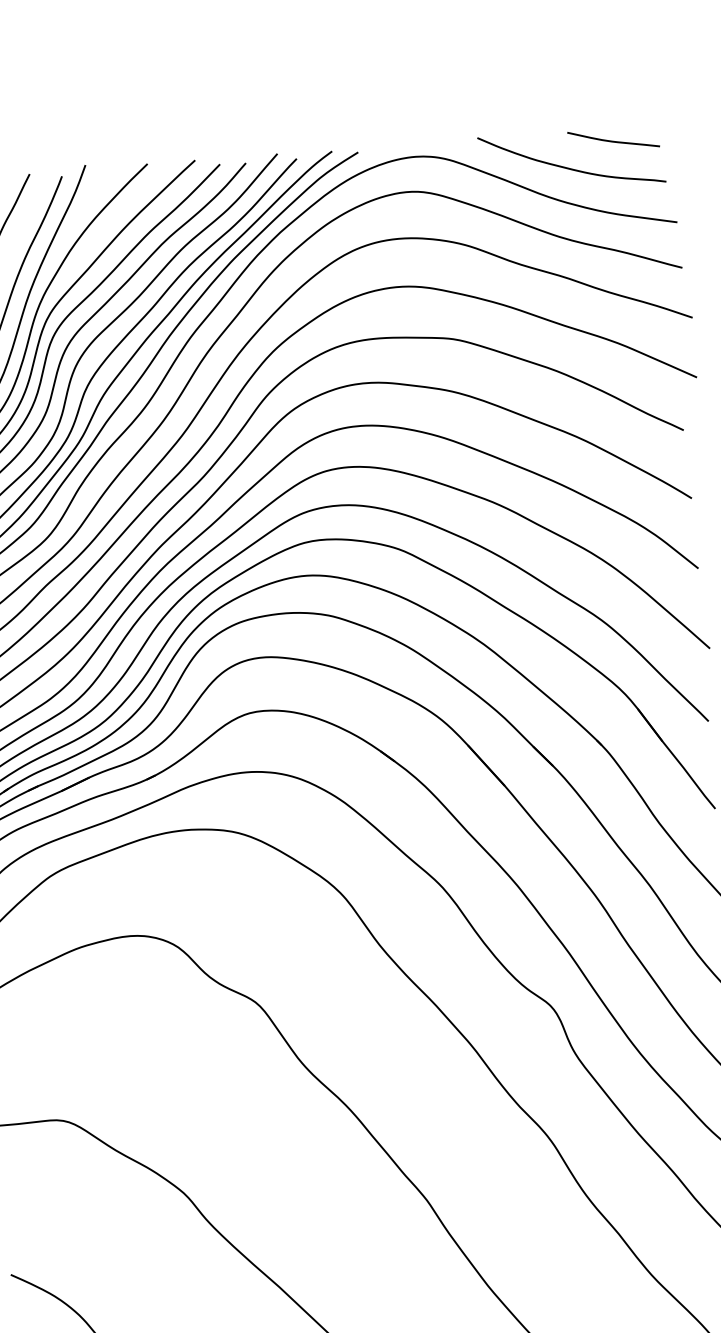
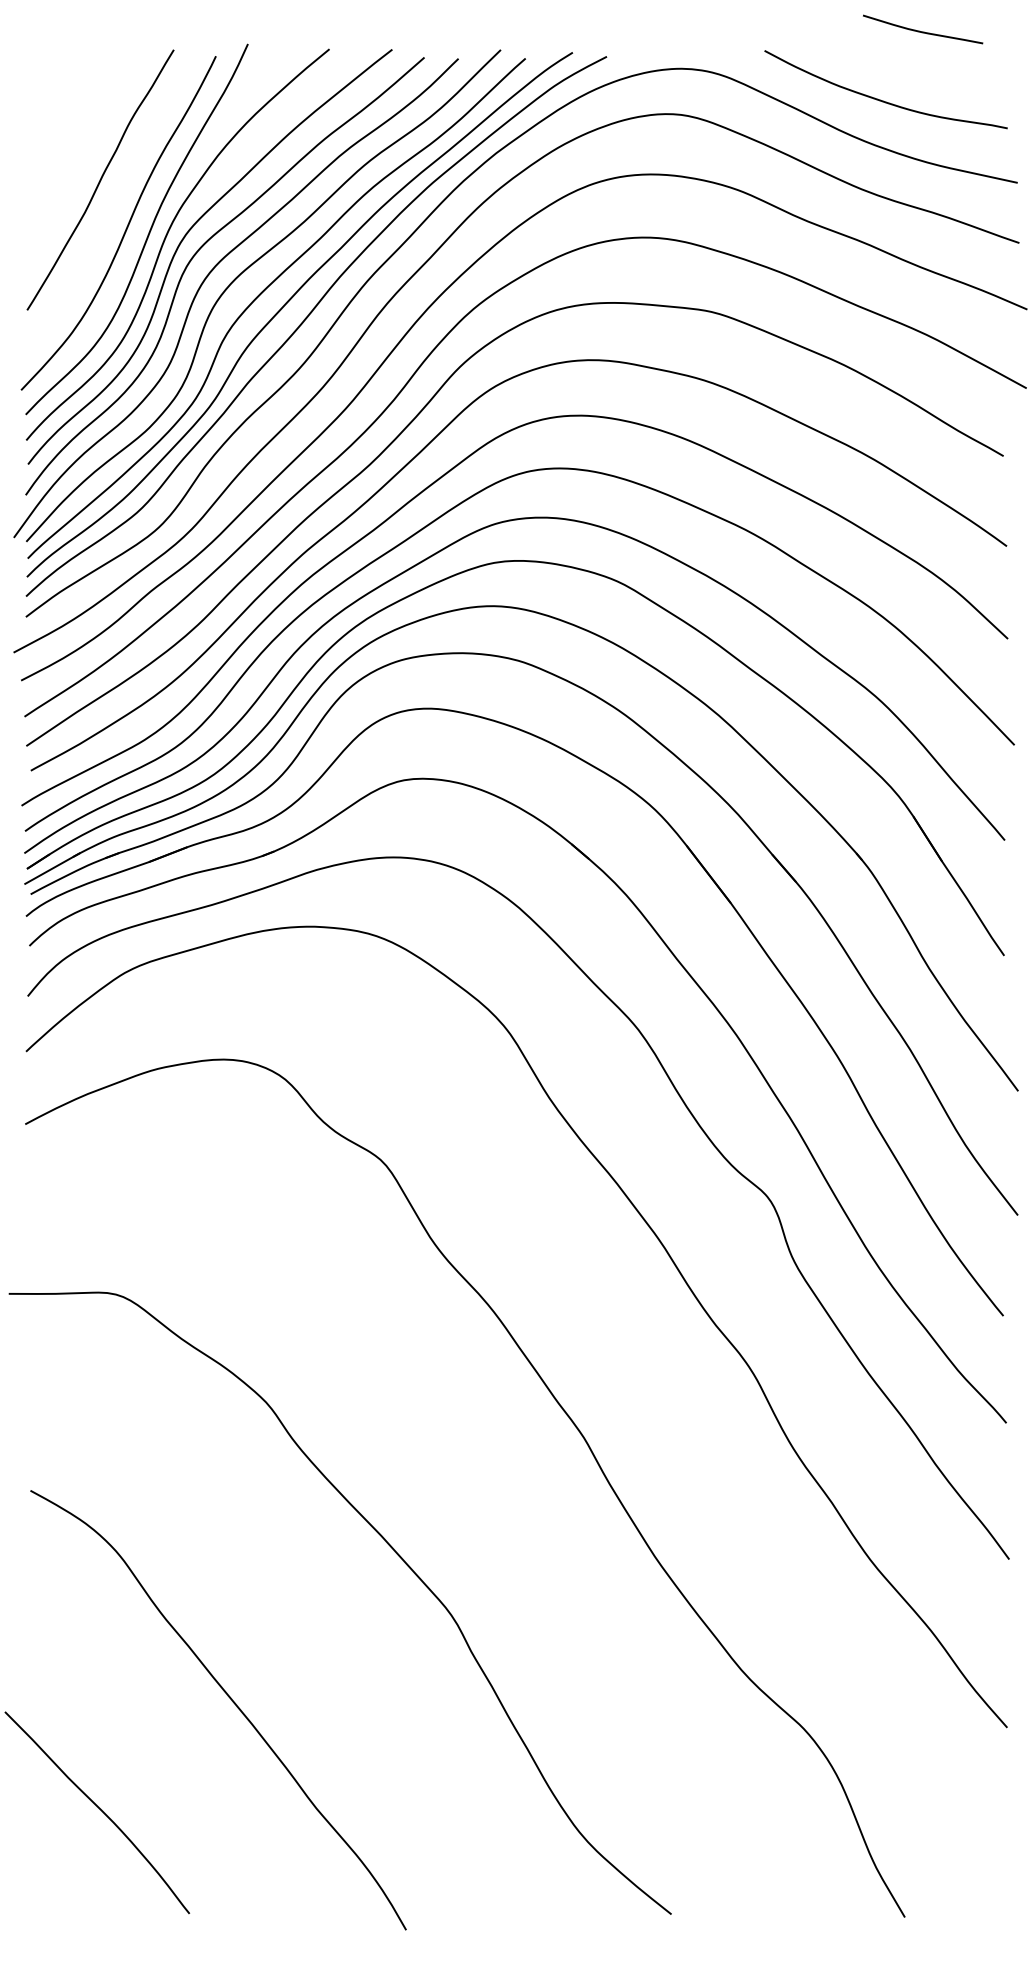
curve: (614, 141) -> (923, 31), moved

